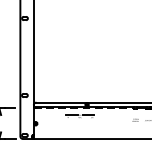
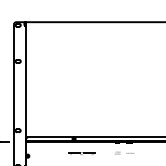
line: (84, 108) -> (71, 142), dashed -> solid
line: (79, 115) -> (81, 152), moved

